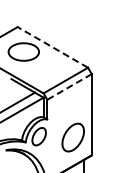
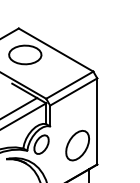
line: (52, 47) -> (55, 50), dashed -> solid
line: (69, 86) -> (73, 91), dashed -> solid

